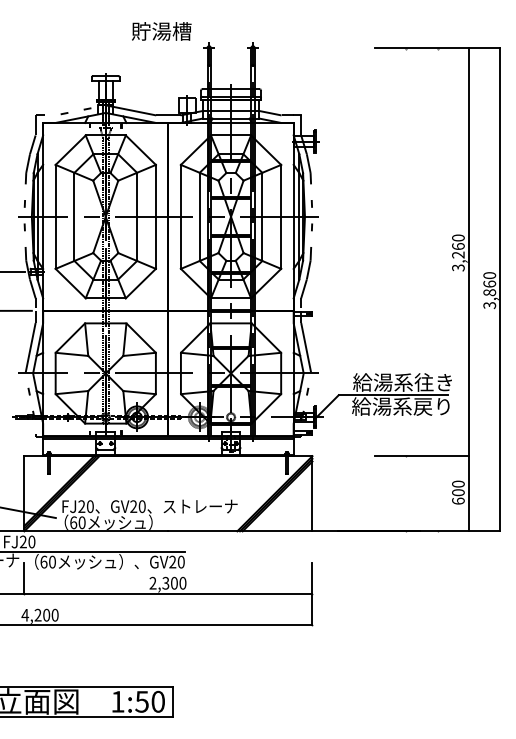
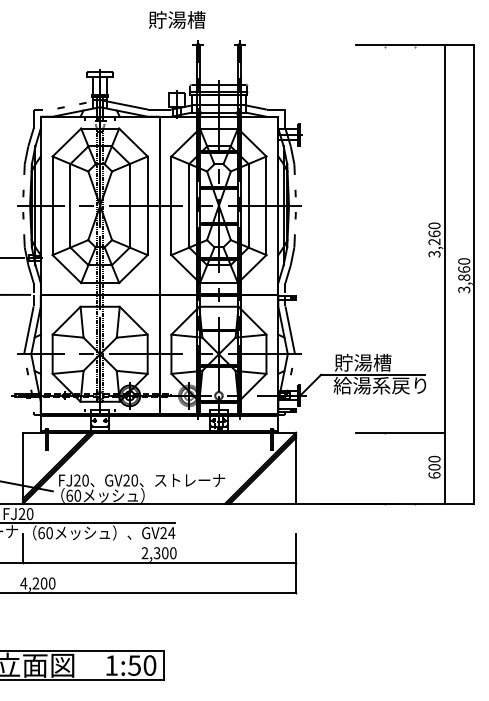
text: (162, 30) -> (177, 19), moved
text: (402, 382) -> (381, 362), 給湯系往き -> 貯湯槽
text: (181, 562) -> (171, 533), GV20 -> GV24

